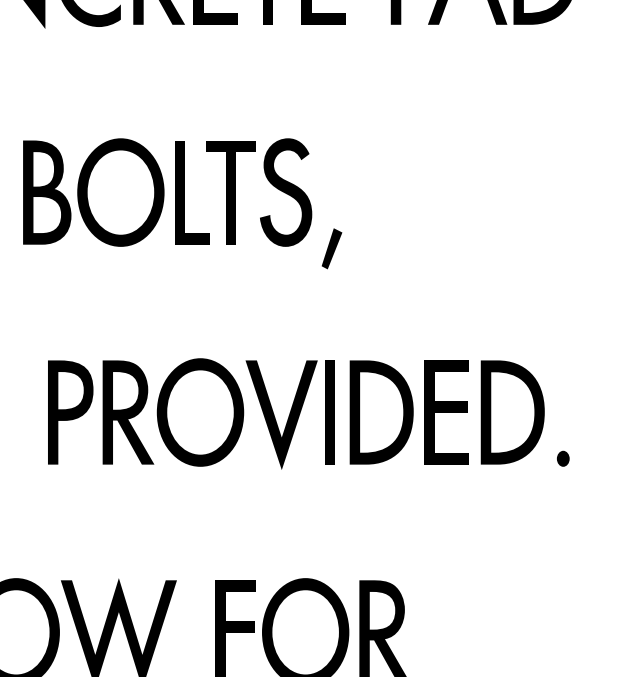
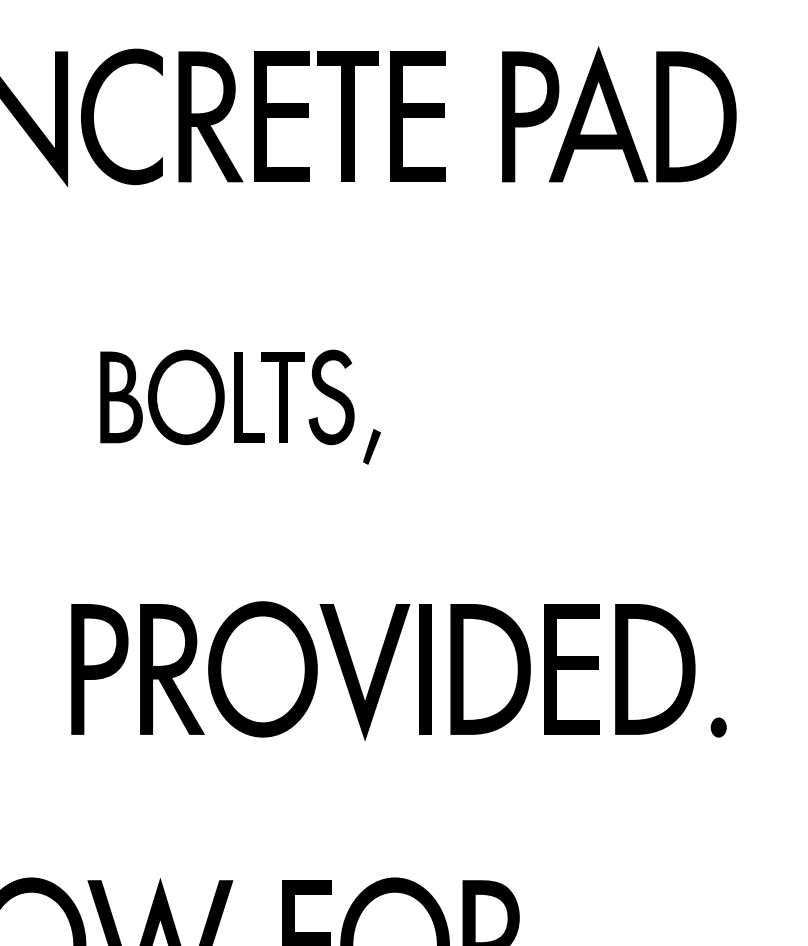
part: (182, 204) -> (240, 407), size x0.7

